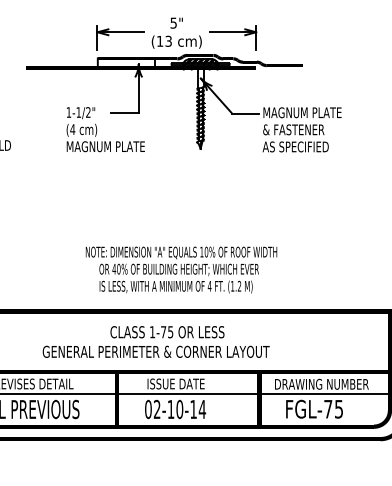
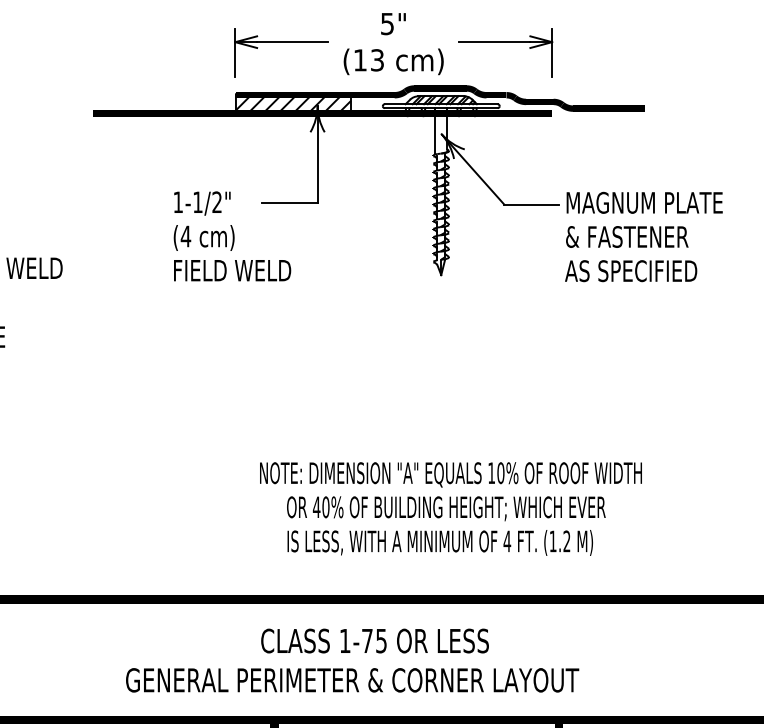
hatch: (126, 62) -> (293, 102), added
text: (105, 146) -> (251, 270), MAGNUM PLATE -> FIELD WELD
text: (181, 269) -> (450, 507), moved

